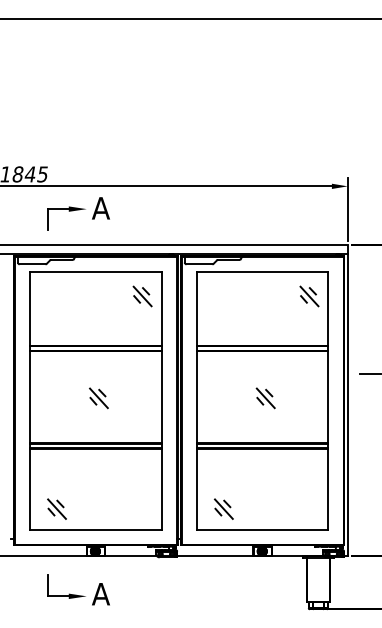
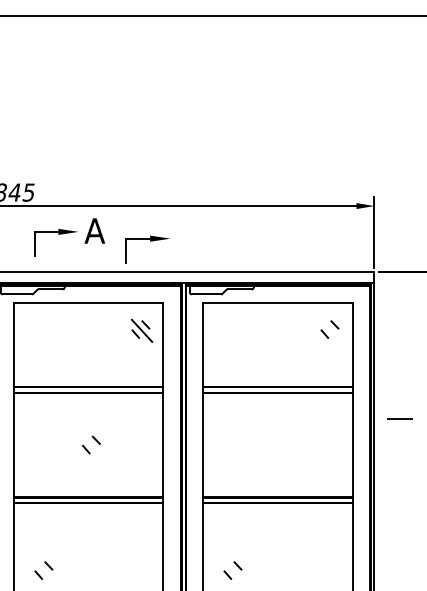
part: (149, 217) -> (149, 241), added
line: (309, 296) -> (331, 330), removed
line: (98, 398) -> (92, 446), removed
part: (265, 398) -> (281, 446), removed
line: (56, 508) -> (44, 571), removed
line: (223, 508) -> (233, 571), removed

